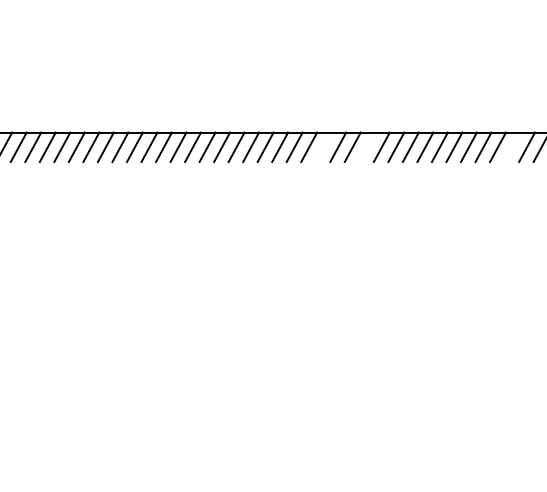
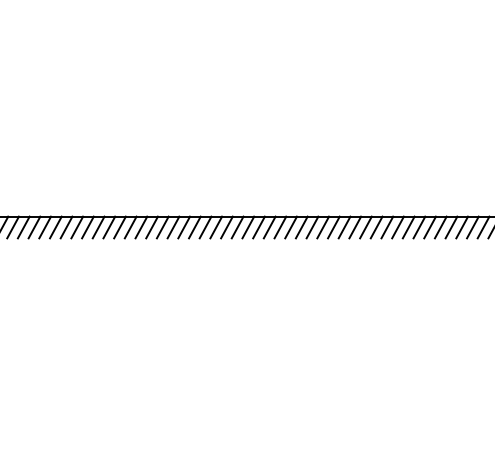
line: (323, 147) -> (312, 227), added
line: (367, 147) -> (344, 227), added
line: (512, 147) -> (451, 227), added

